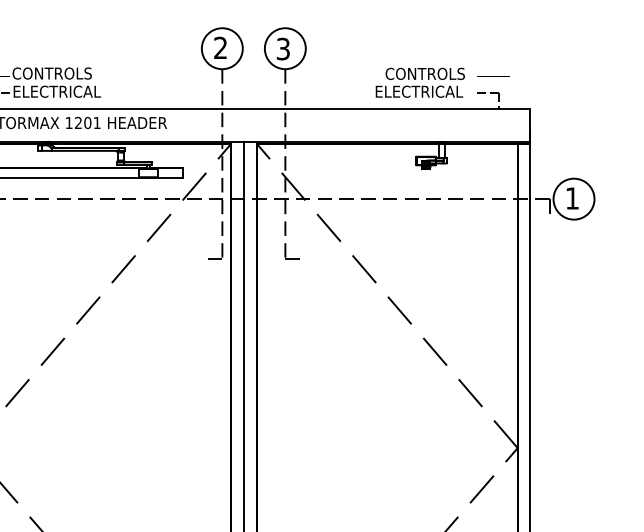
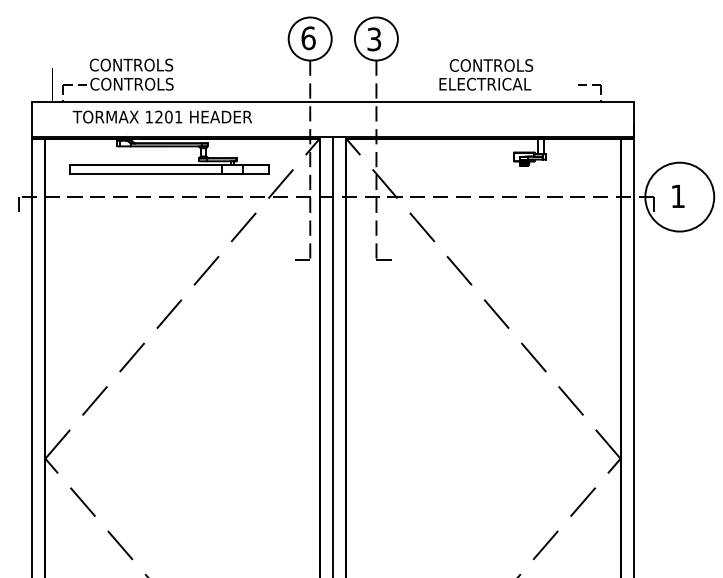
text: (220, 48) -> (308, 38), 2 -> 6
text: (420, 82) -> (486, 74), moved
text: (57, 91) -> (136, 83), ELECTRICAL -> CONTROLS
circle: (573, 198) -> (679, 196), size x1.6

